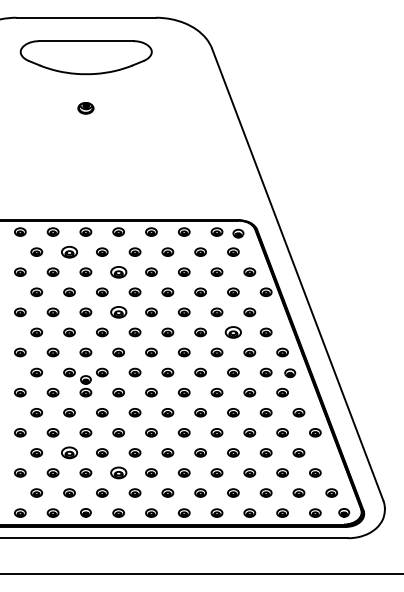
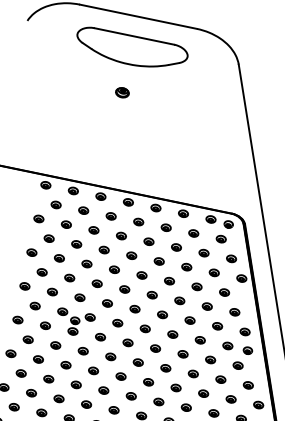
part: (69, 251) -> (83, 210), size x0.71
part: (118, 271) -> (121, 235), size x0.71
part: (118, 312) -> (114, 269), size x0.71
part: (233, 332) -> (207, 306), size x0.71
part: (69, 452) -> (48, 378), size x0.71
part: (118, 472) -> (86, 404), size x0.71

